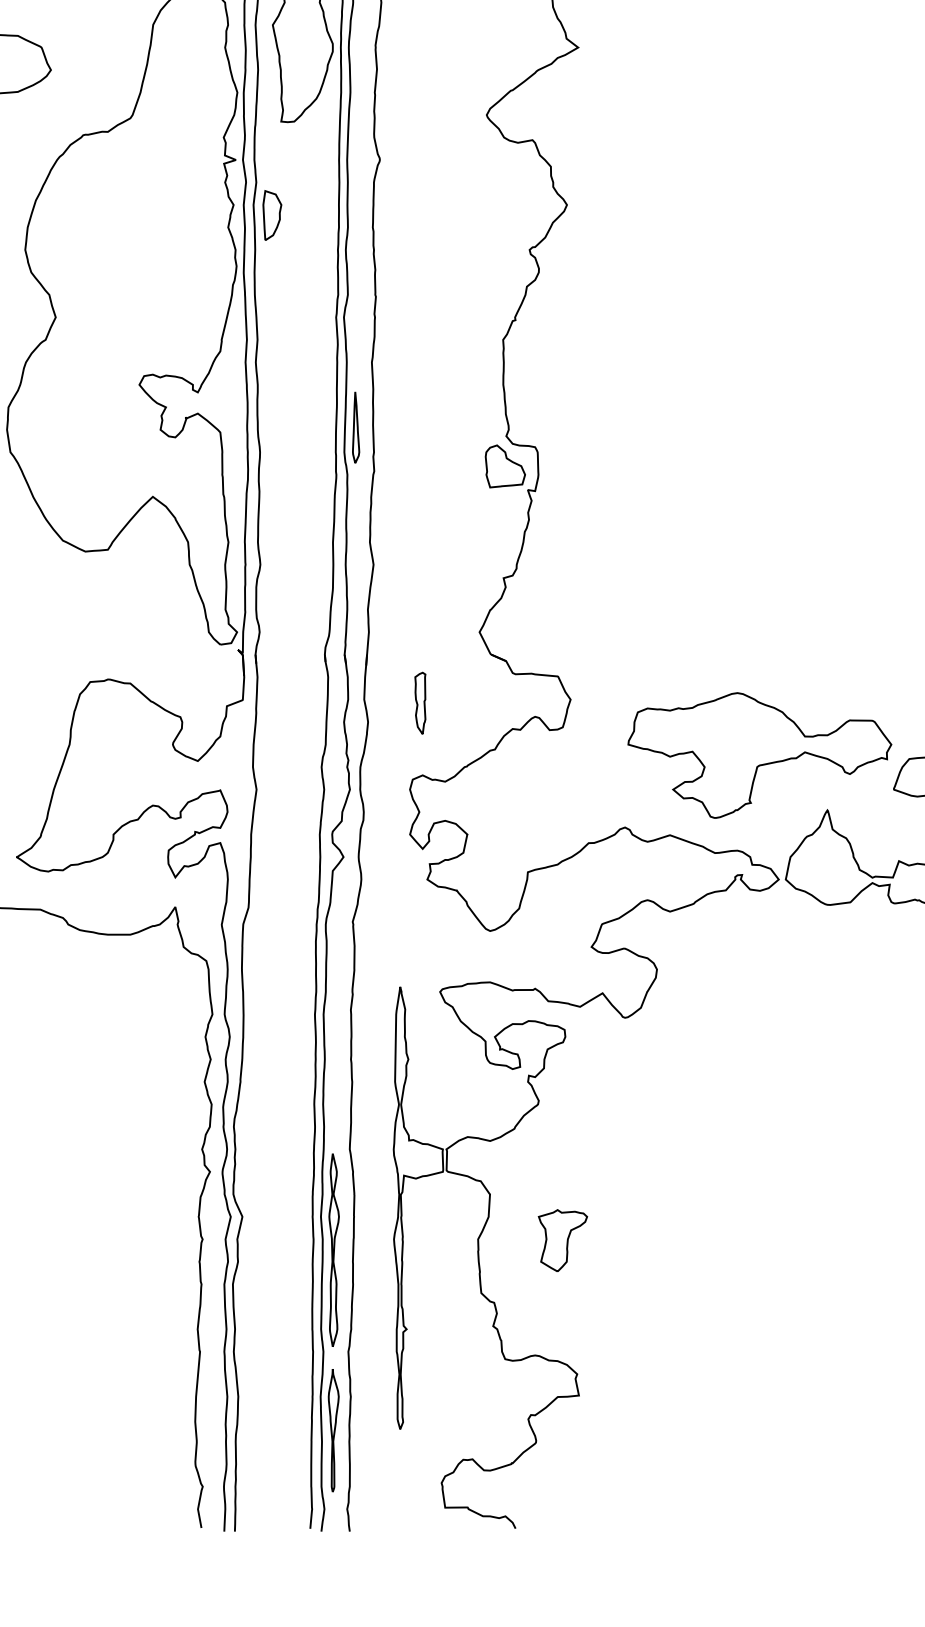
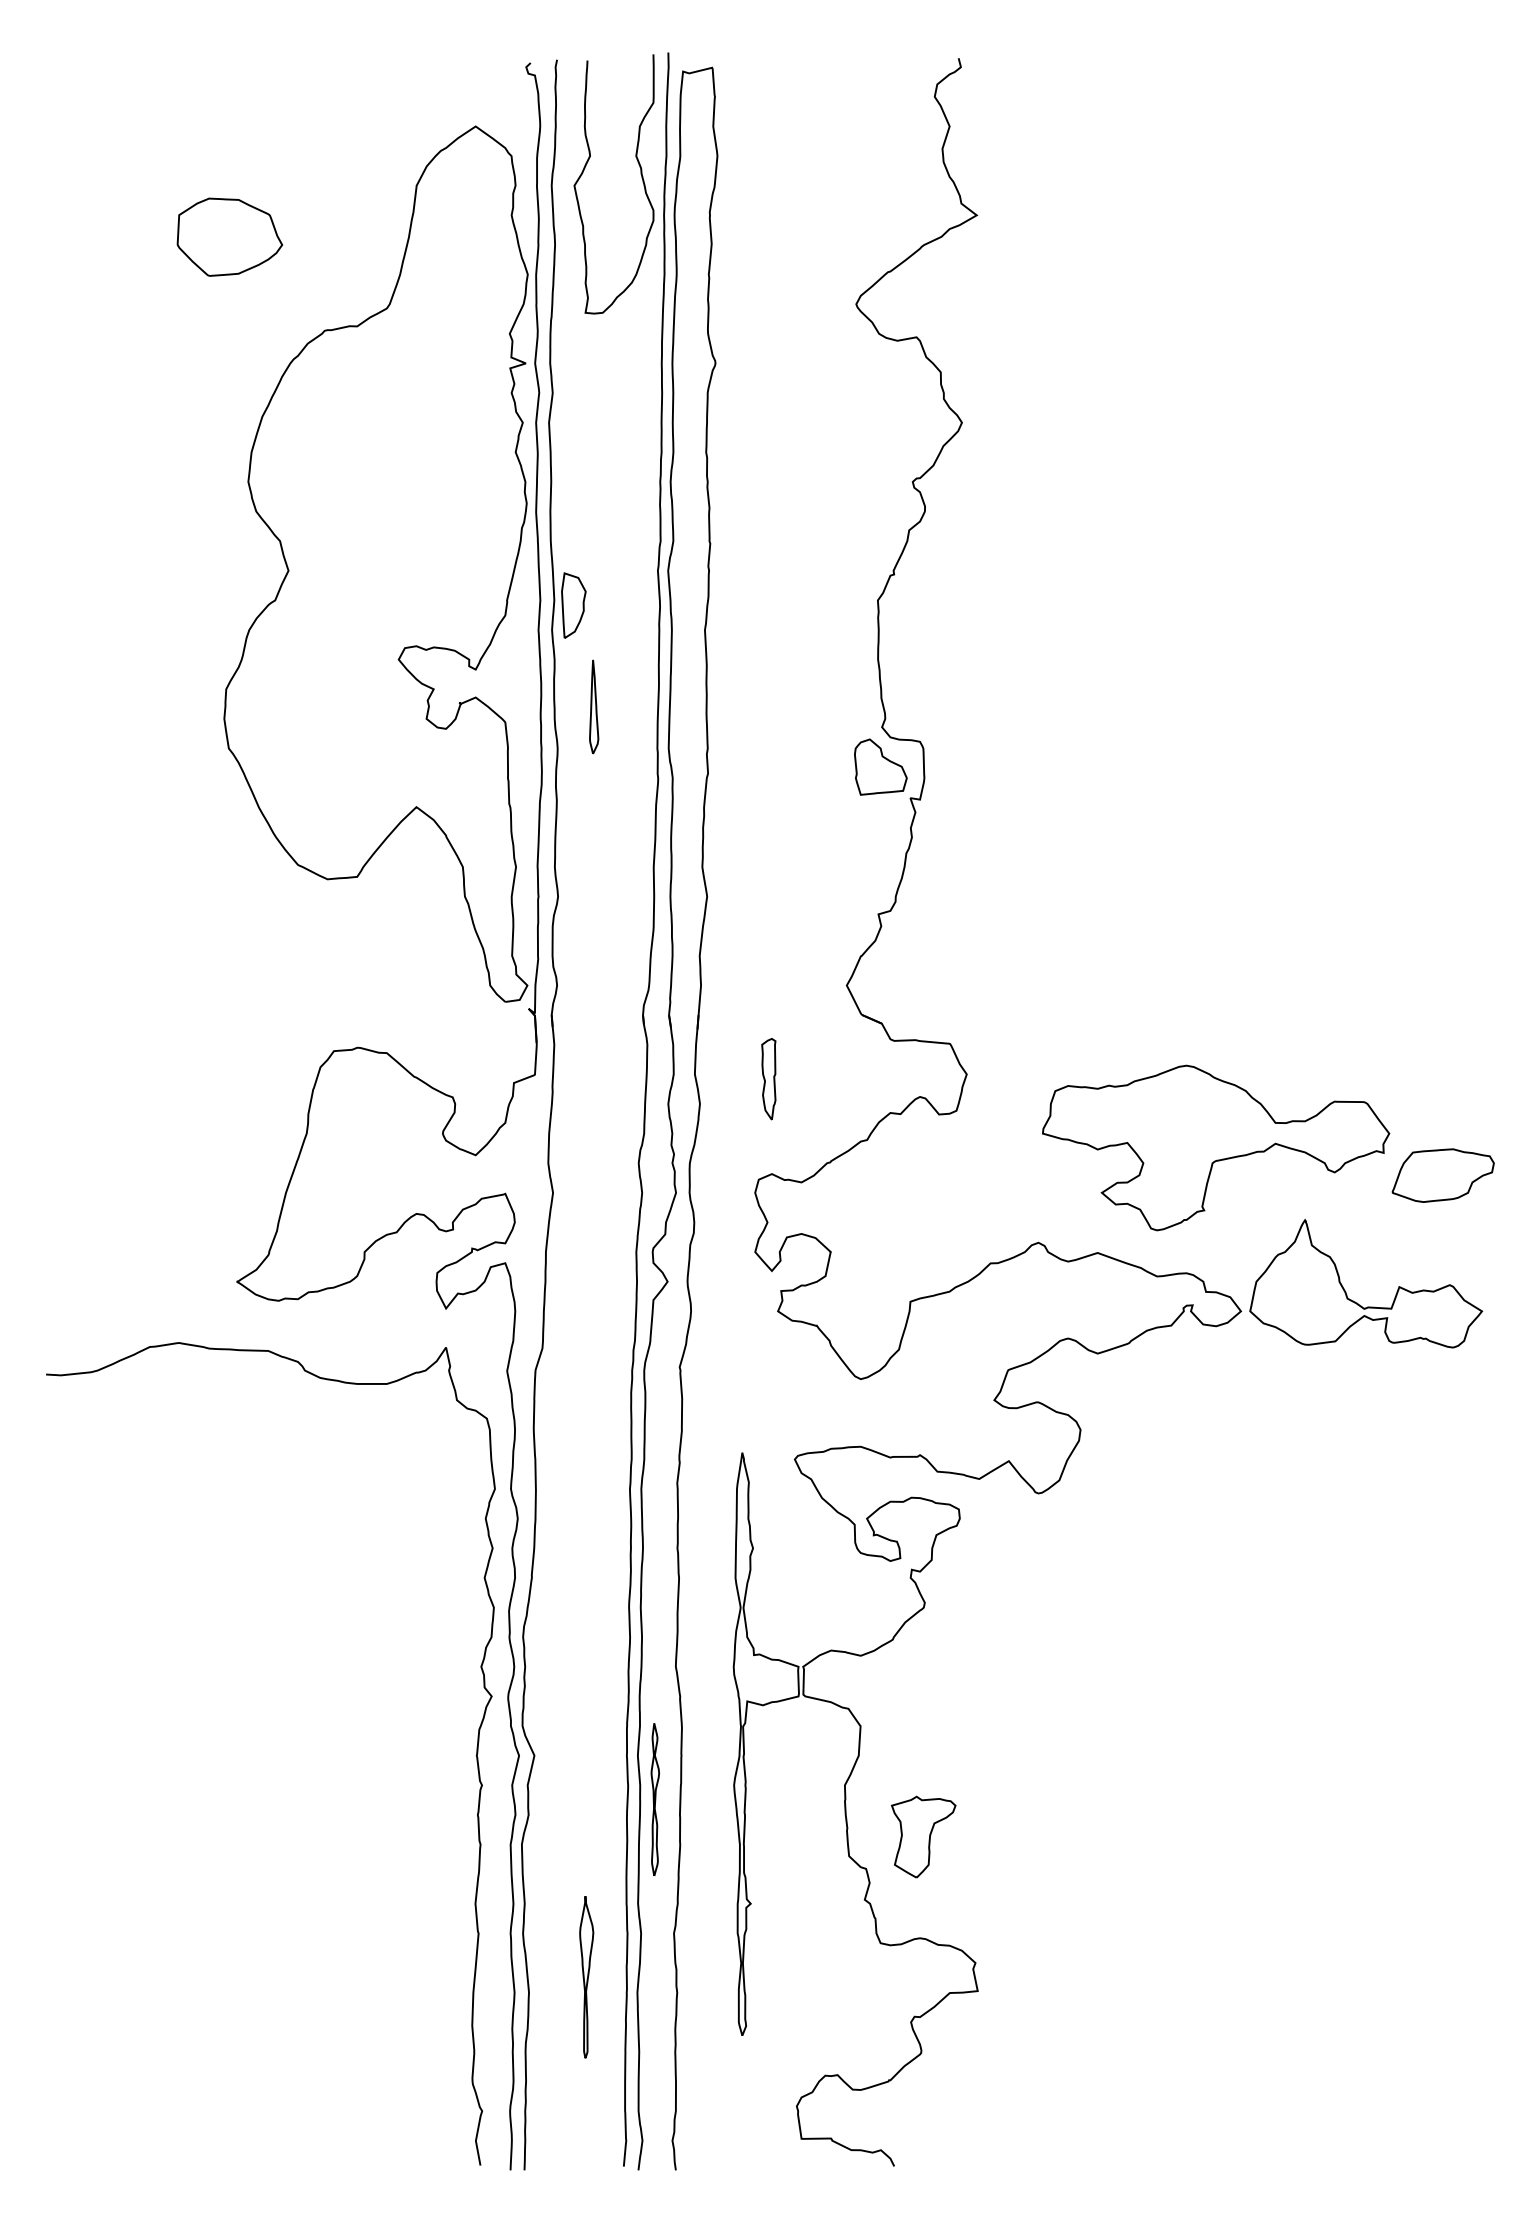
part: (272, 215) -> (573, 605), moved
part: (356, 427) -> (594, 706), moved
part: (562, 1240) -> (923, 1836), moved
part: (334, 1250) -> (655, 1799), size x0.6
part: (333, 1430) -> (586, 1977), moved

